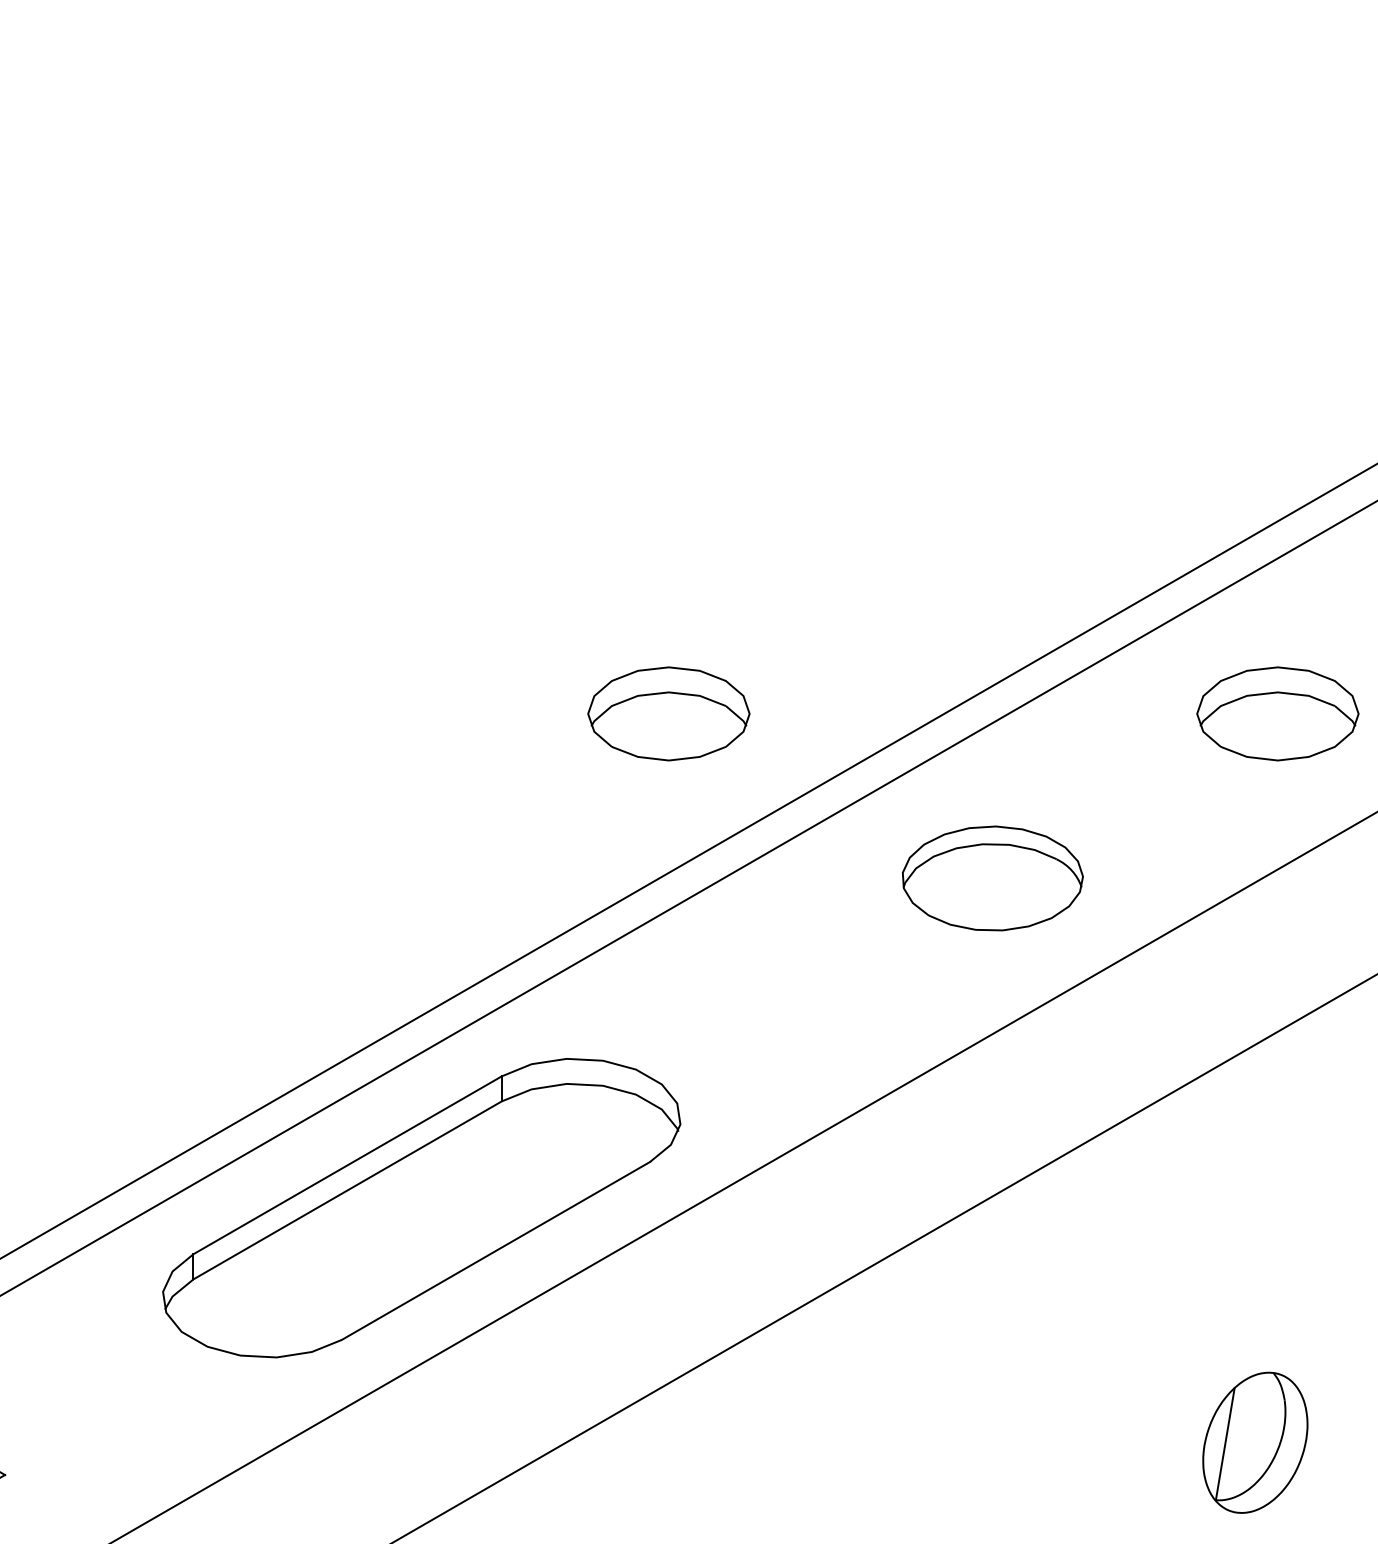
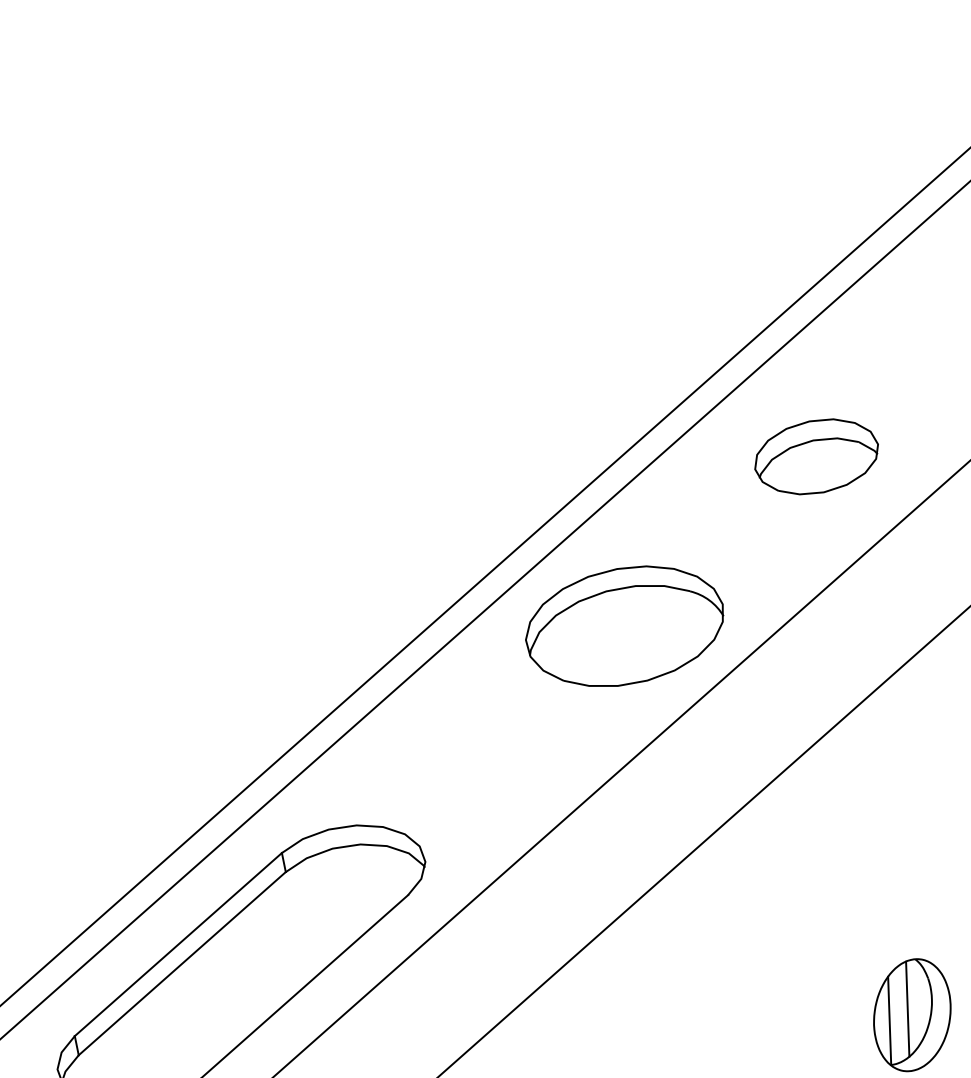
part: (668, 713) -> (352, 550), removed
part: (992, 878) -> (624, 626), size x1.43
line: (1250, 1433) -> (907, 1008), added

